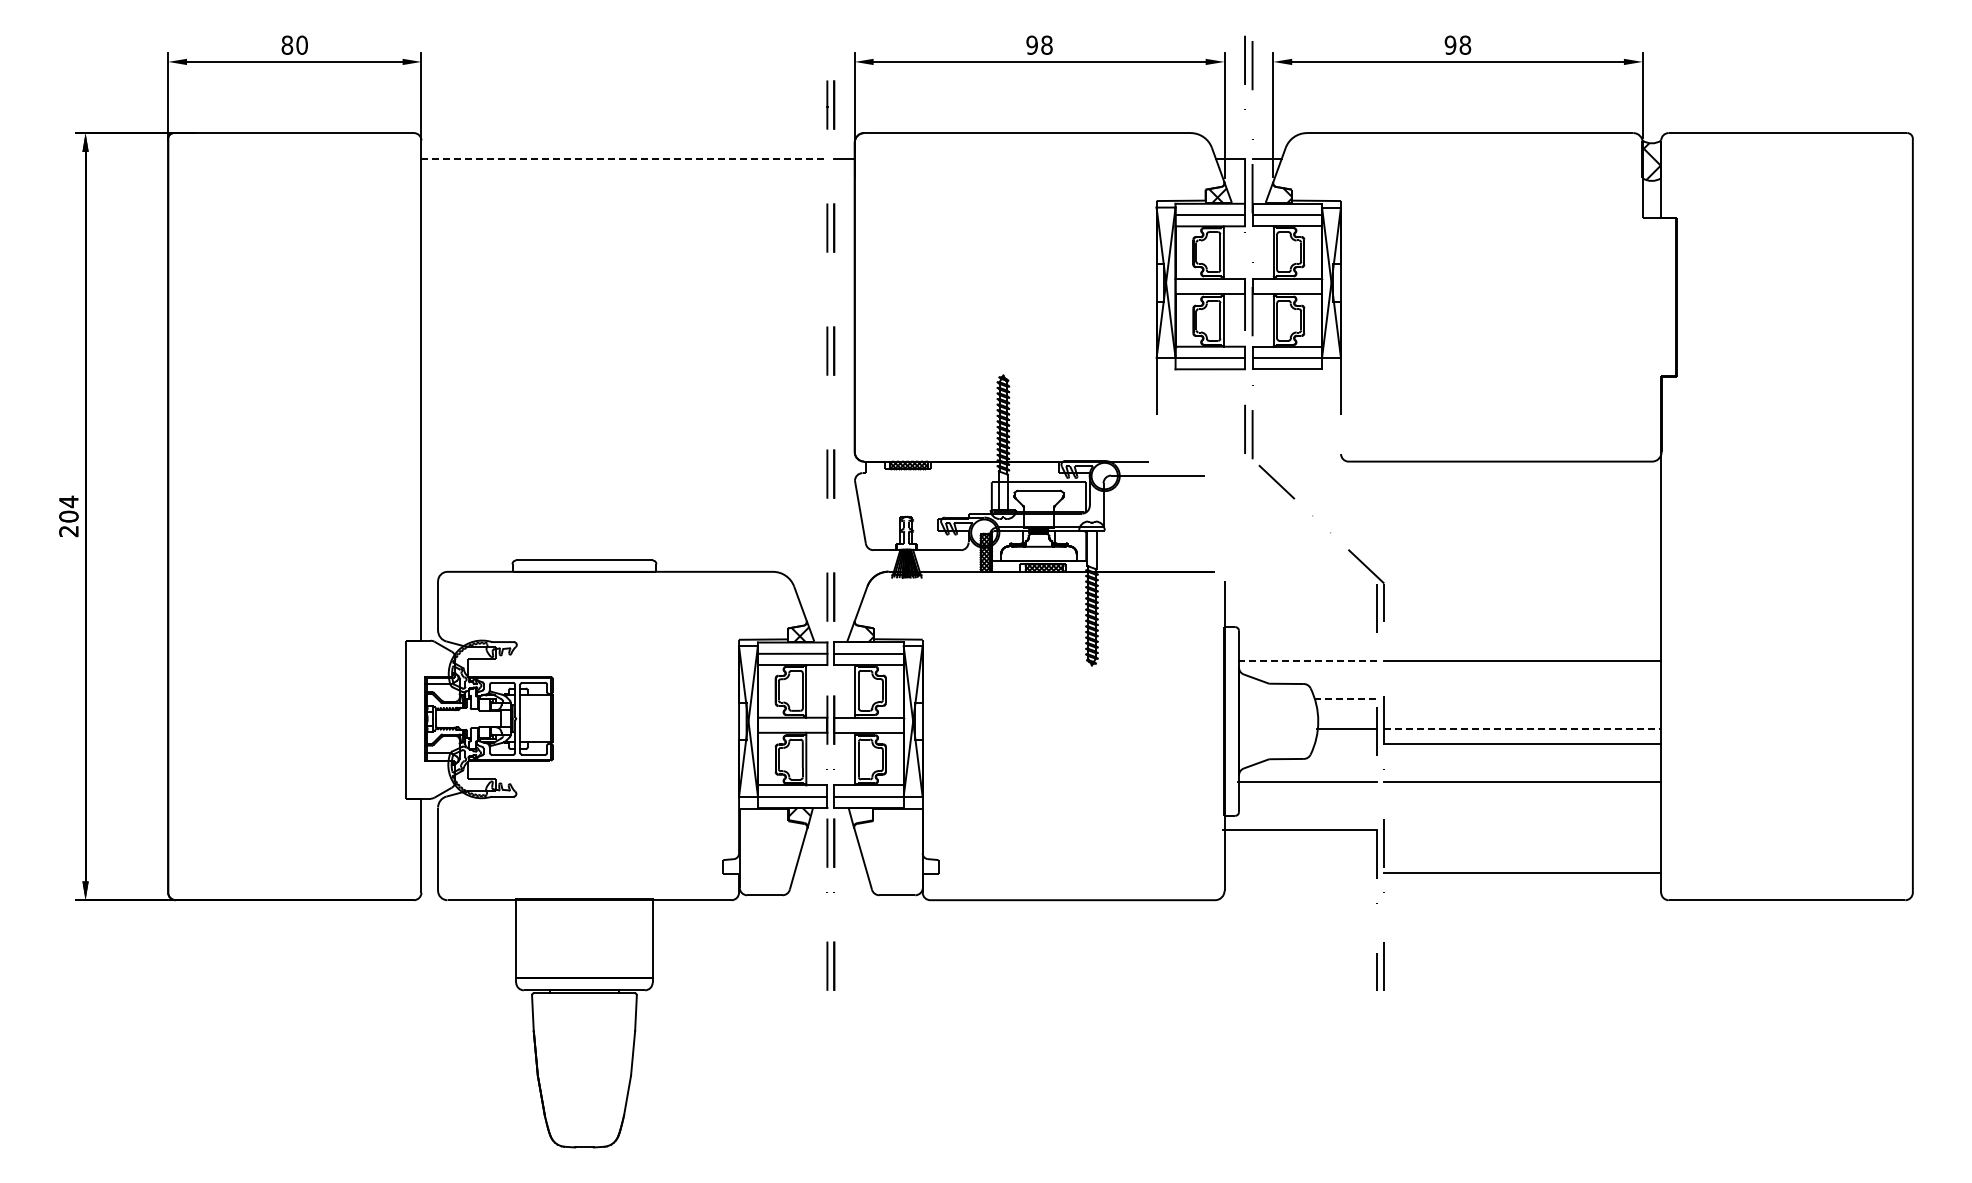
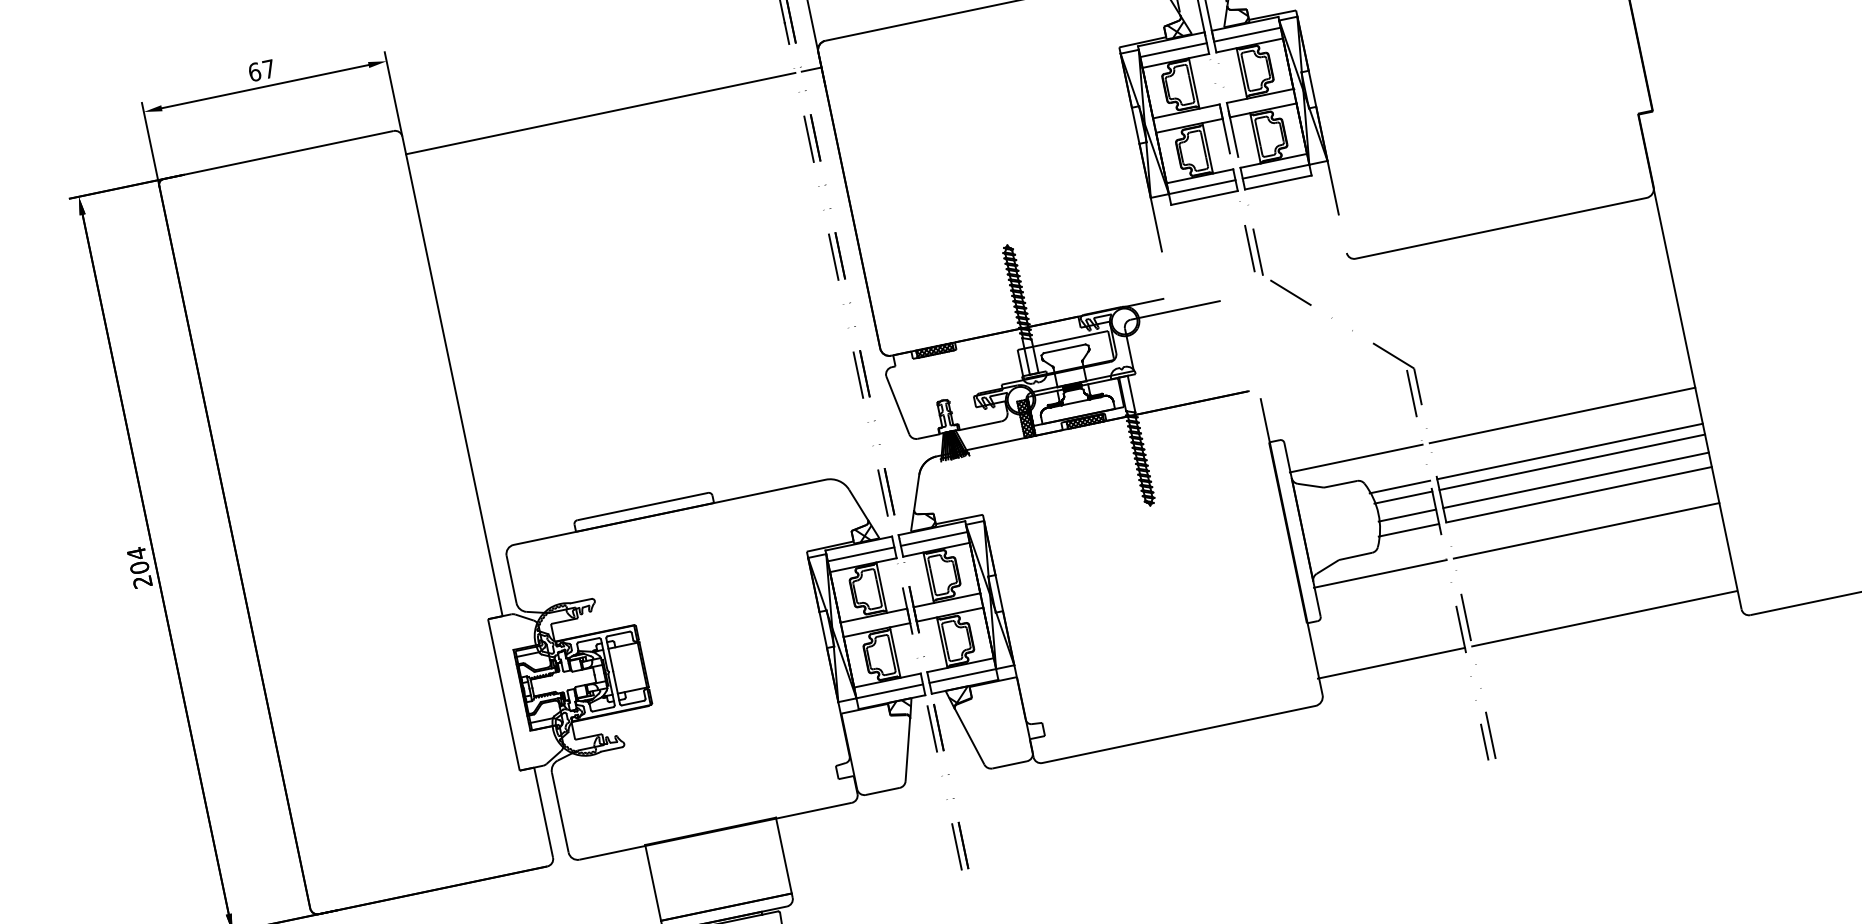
text: (294, 44) -> (261, 69), 80 -> 67
line: (624, 158) -> (600, 113), dashed -> solid
line: (1308, 661) -> (1357, 458), dashed -> solid
line: (1345, 699) -> (1400, 487), dashed -> solid
line: (1522, 699) -> (1569, 451), added
line: (1346, 710) -> (1403, 497), added
line: (1522, 710) -> (1572, 462), added
line: (1523, 729) -> (1576, 480), dashed -> solid
line: (1344, 744) -> (1408, 530), added
hatch: (860, 816) -> (958, 696), added
line: (1299, 830) -> (1390, 663), moved

